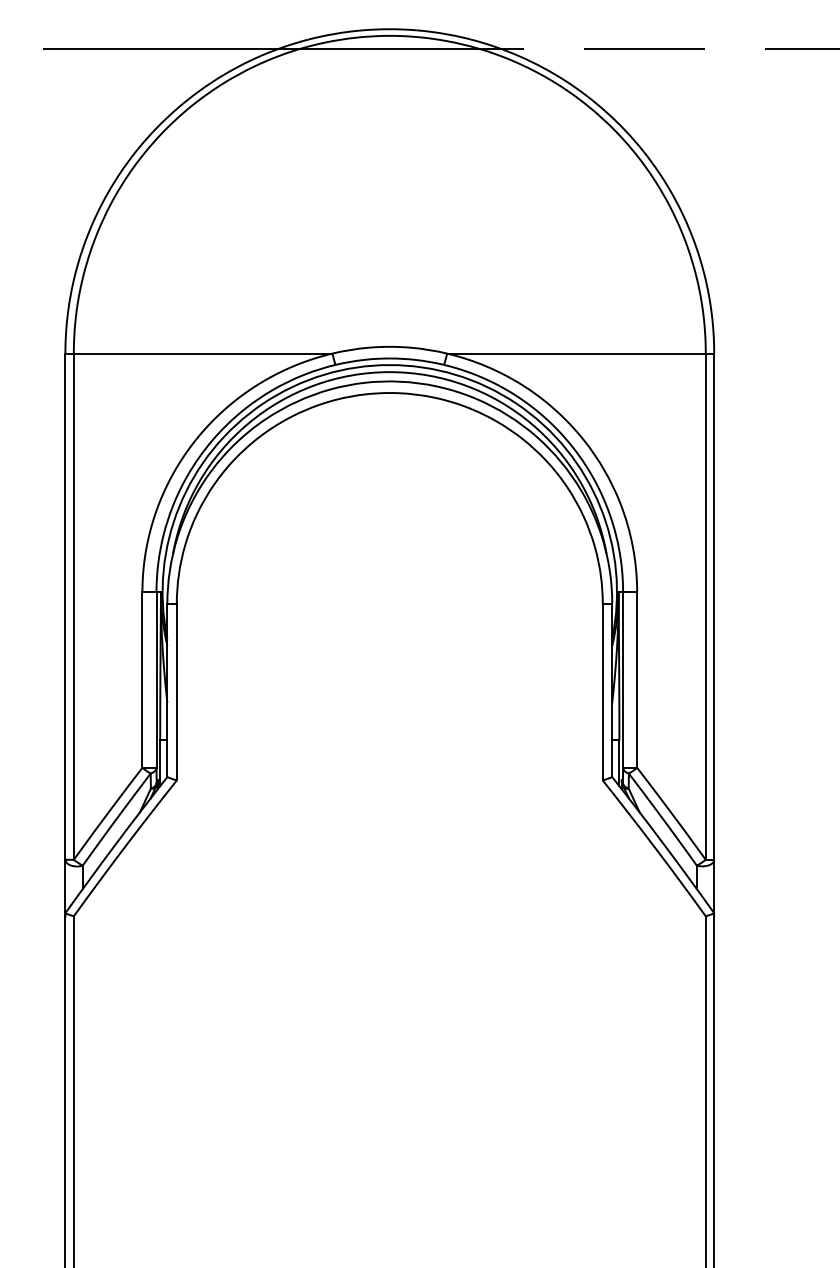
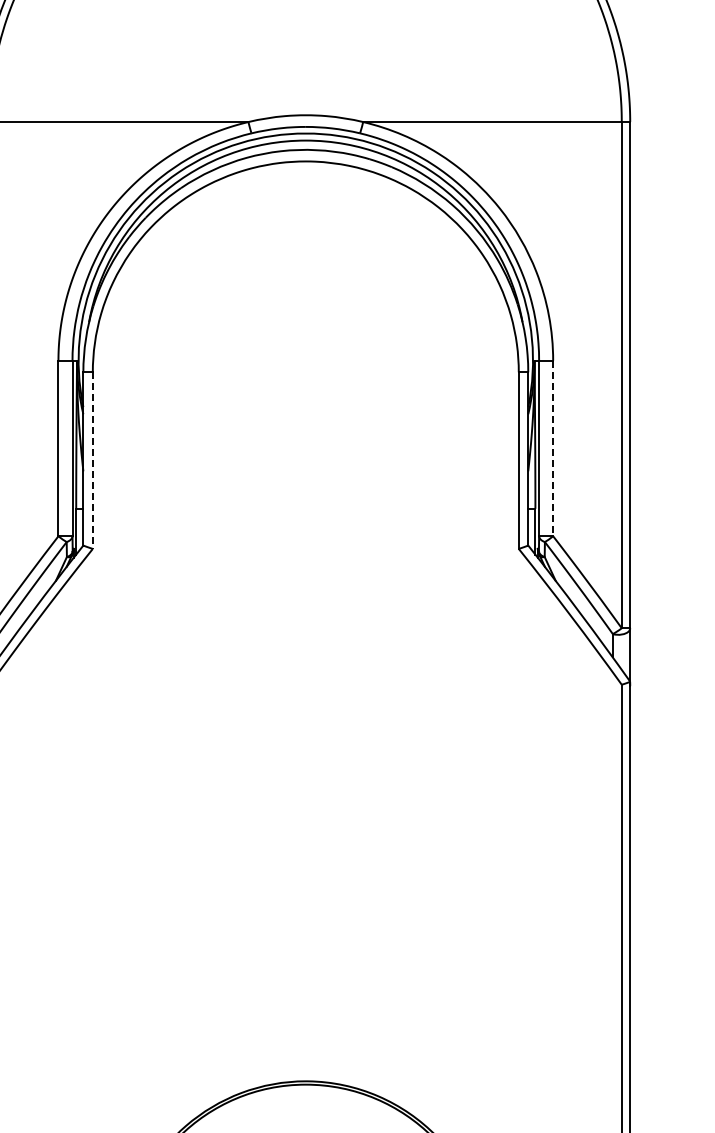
line: (637, 680) -> (553, 448), solid -> dashed
line: (176, 692) -> (92, 460), solid -> dashed

